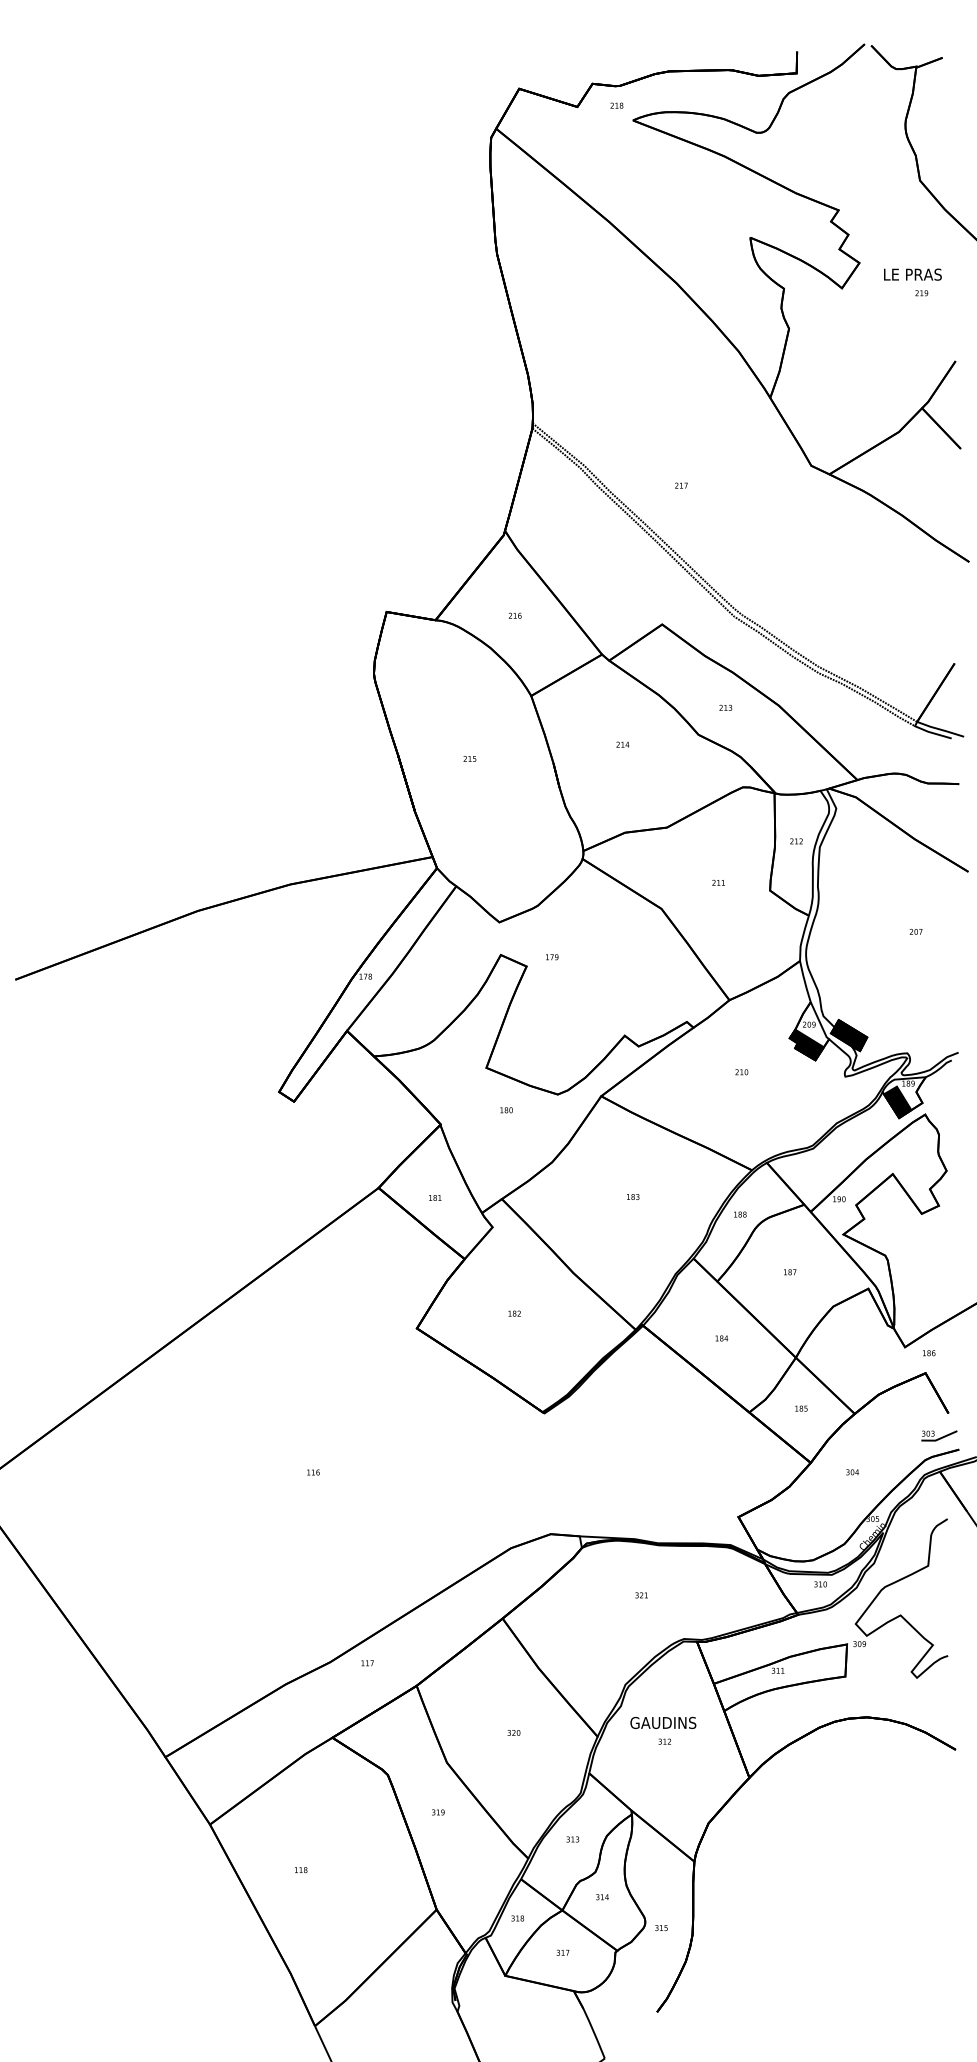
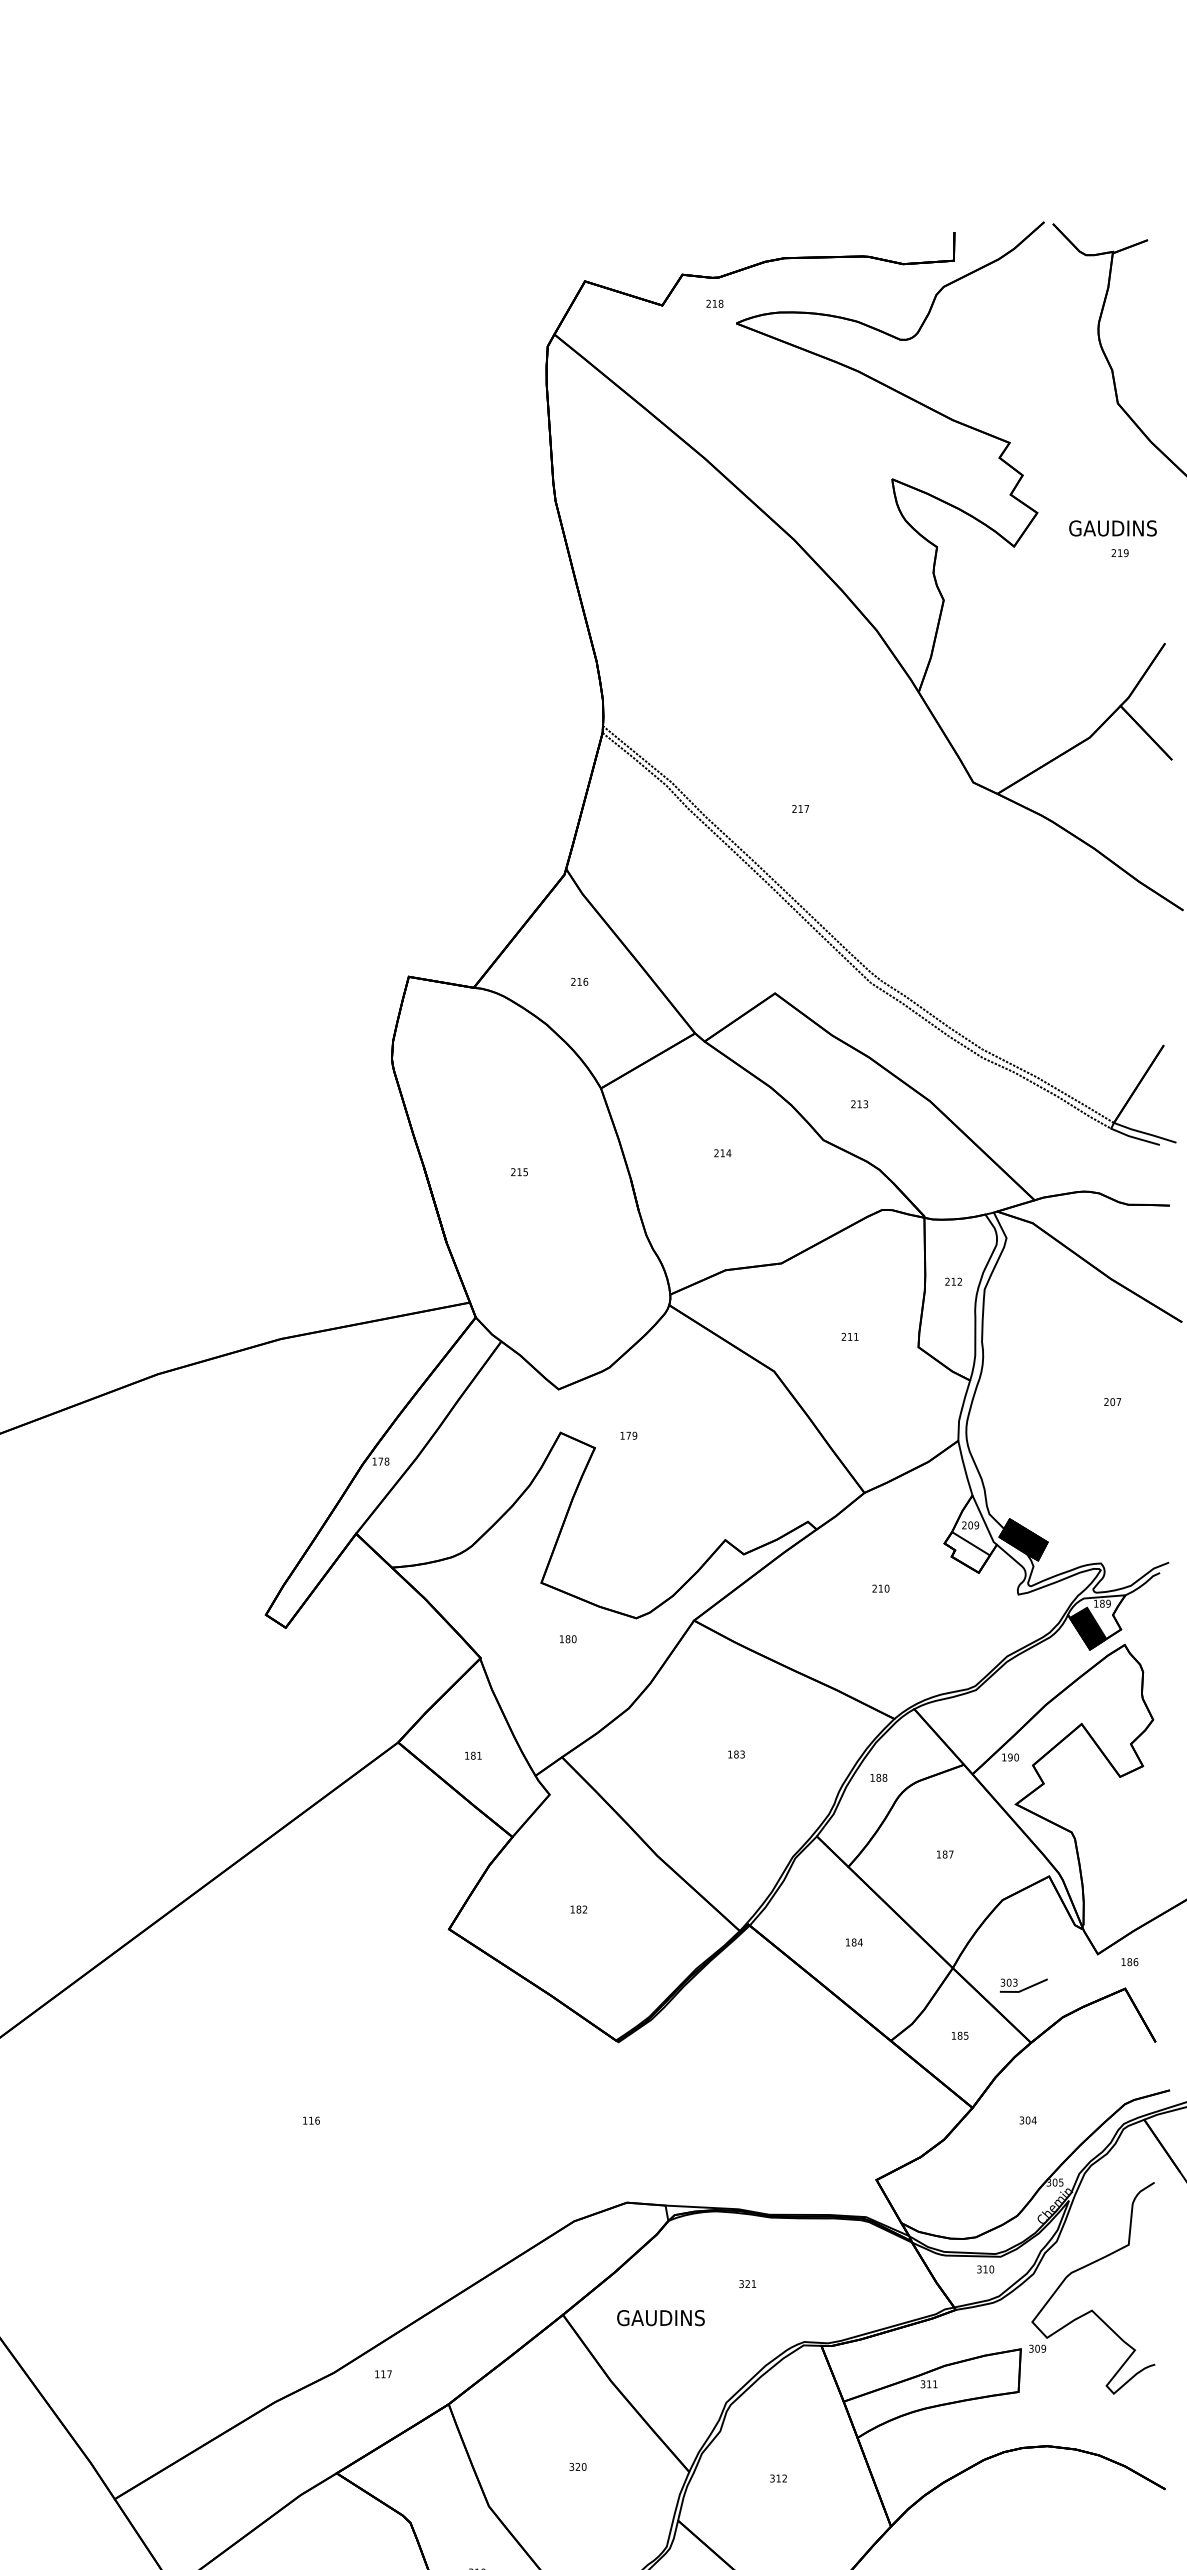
text: (916, 274) -> (1113, 528), LE PRAS -> GAUDINS
fill: (806, 1044) -> (966, 1551), removed
part: (939, 1435) -> (1024, 1985), moved
text: (663, 1722) -> (661, 2317), moved

